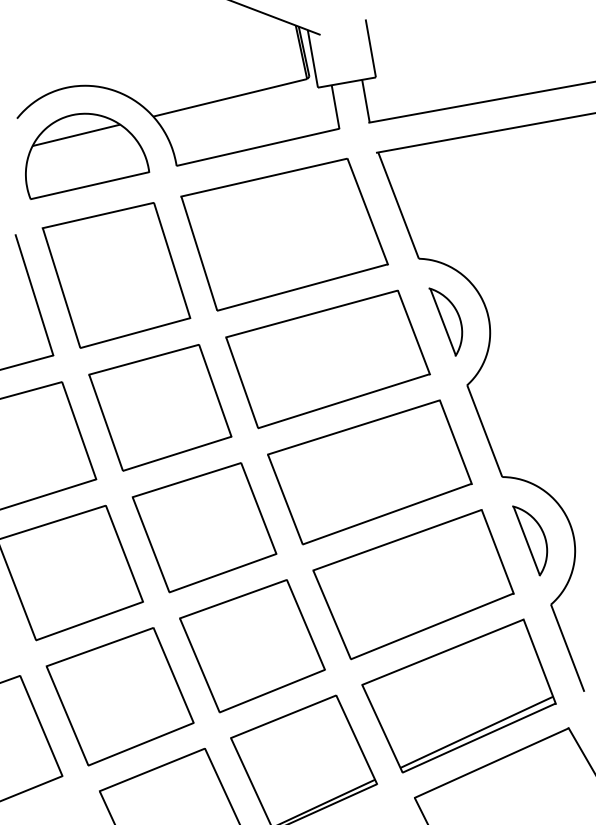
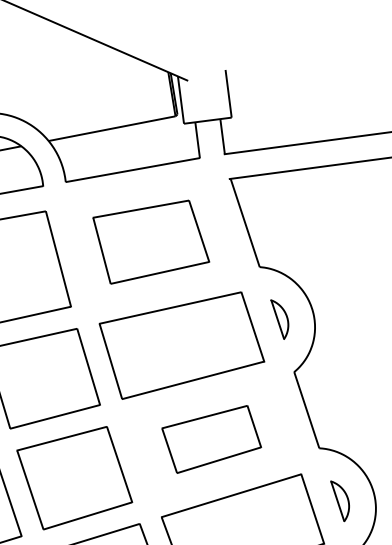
part: (284, 234) -> (151, 242), size x0.7
part: (445, 321) -> (279, 319), size x0.7
part: (369, 472) -> (211, 439), size x0.6
part: (530, 540) -> (339, 501), size x0.7

